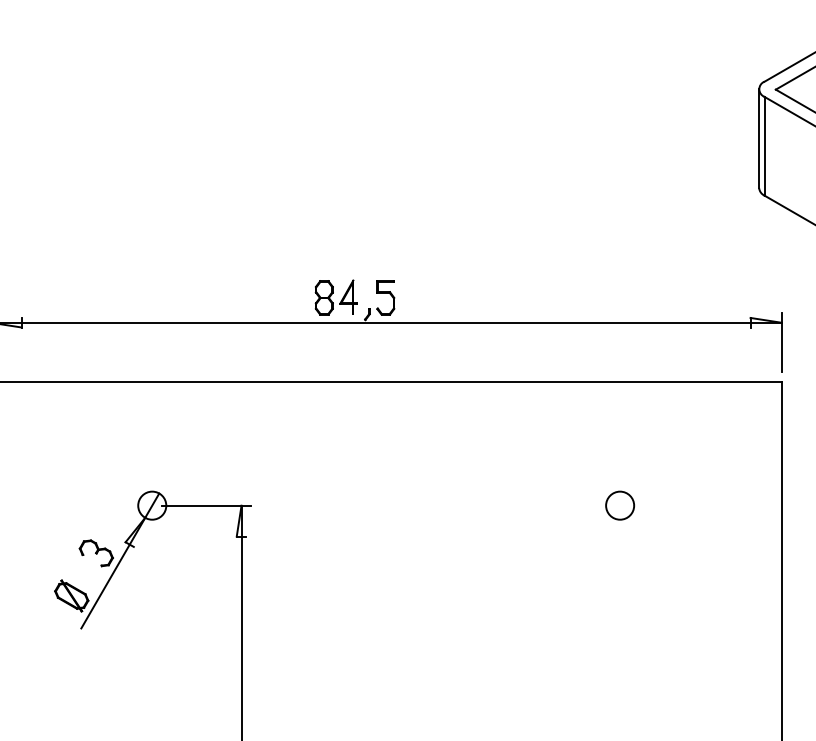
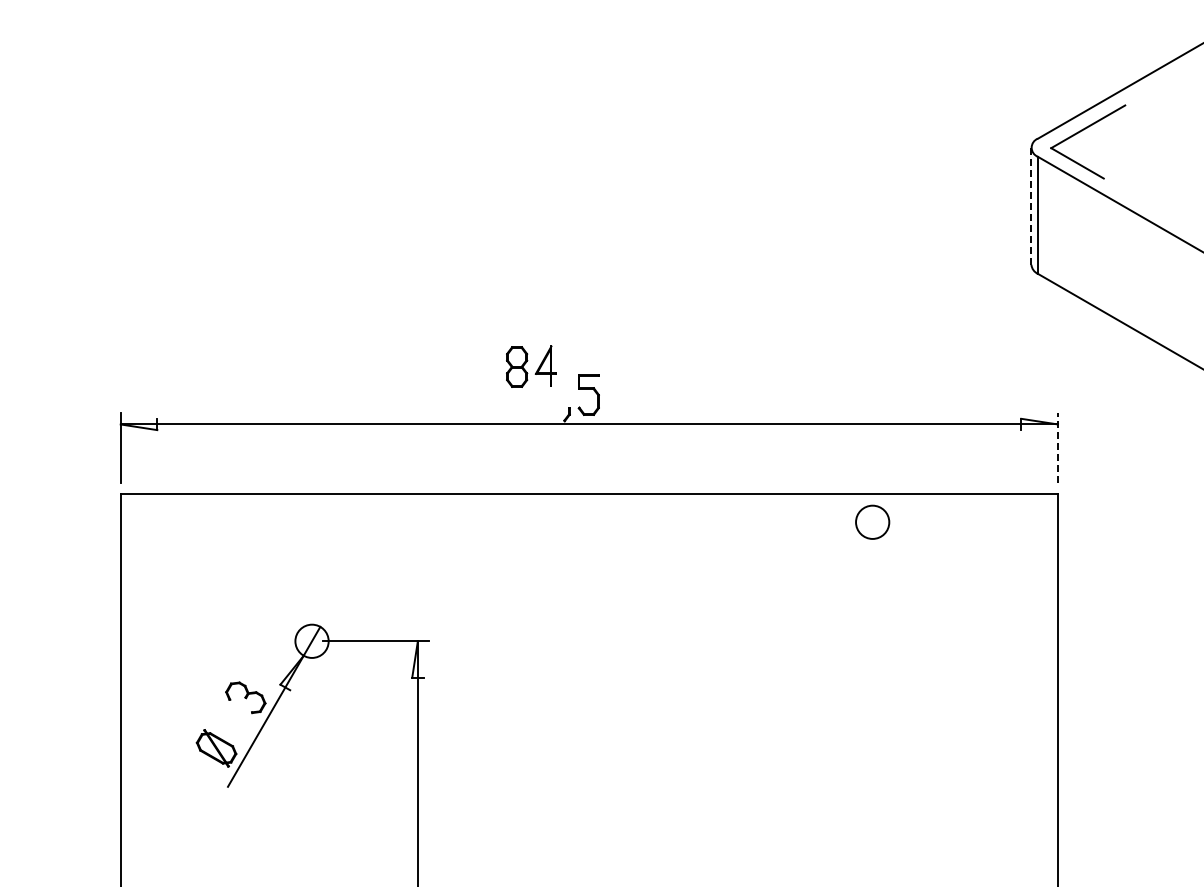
line: (759, 138) -> (1031, 206), solid -> dashed
part: (336, 297) -> (531, 366), moved
line: (781, 343) -> (1058, 448), solid -> dashed
circle: (619, 504) -> (872, 521), moved

